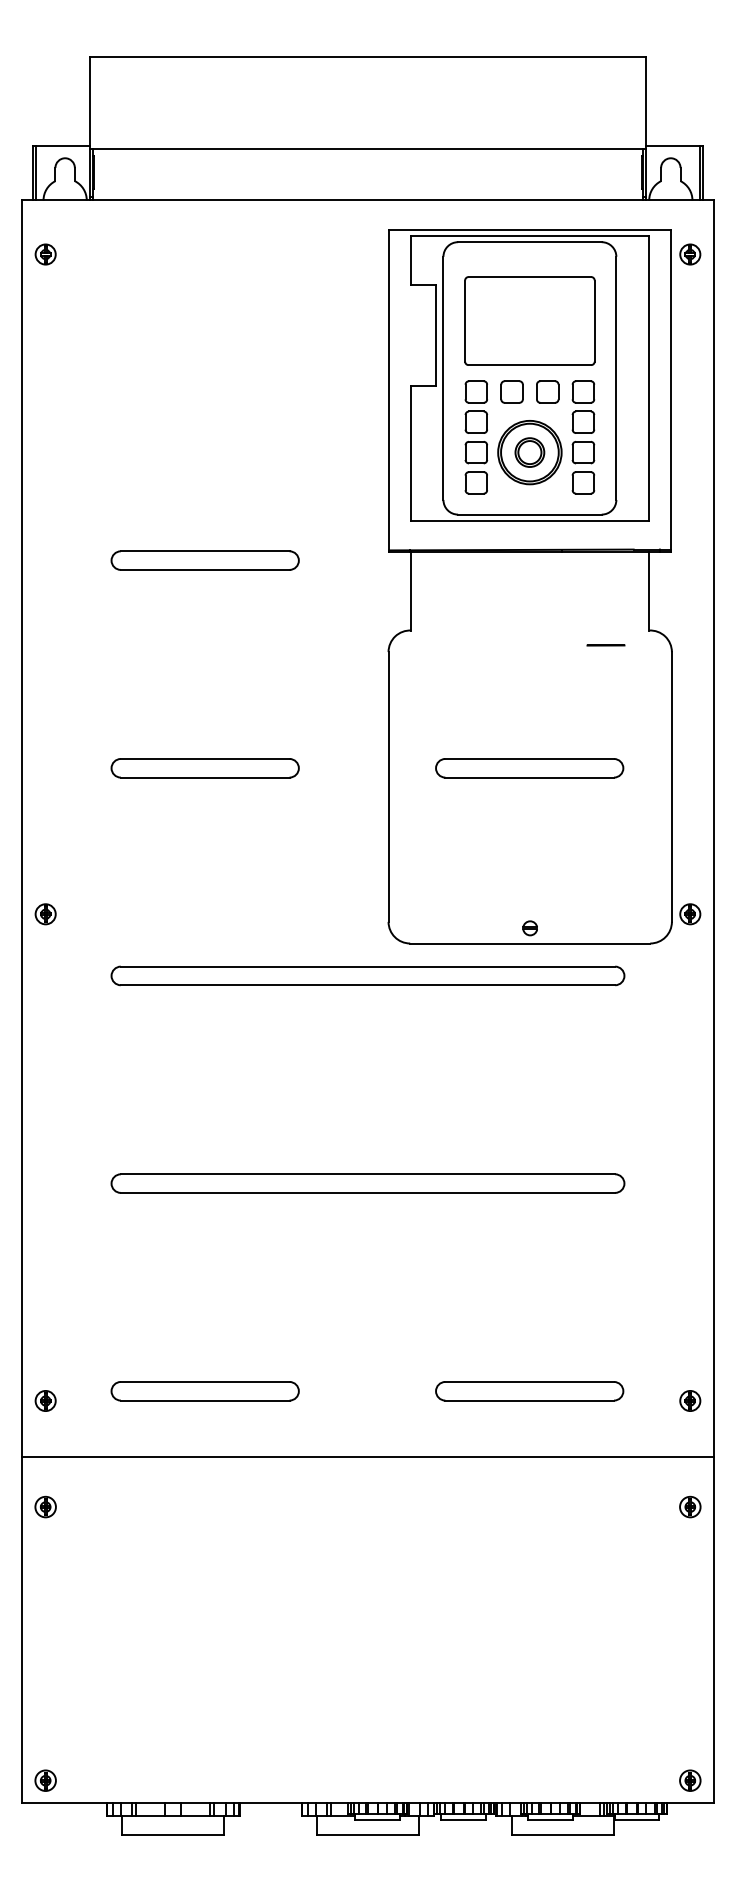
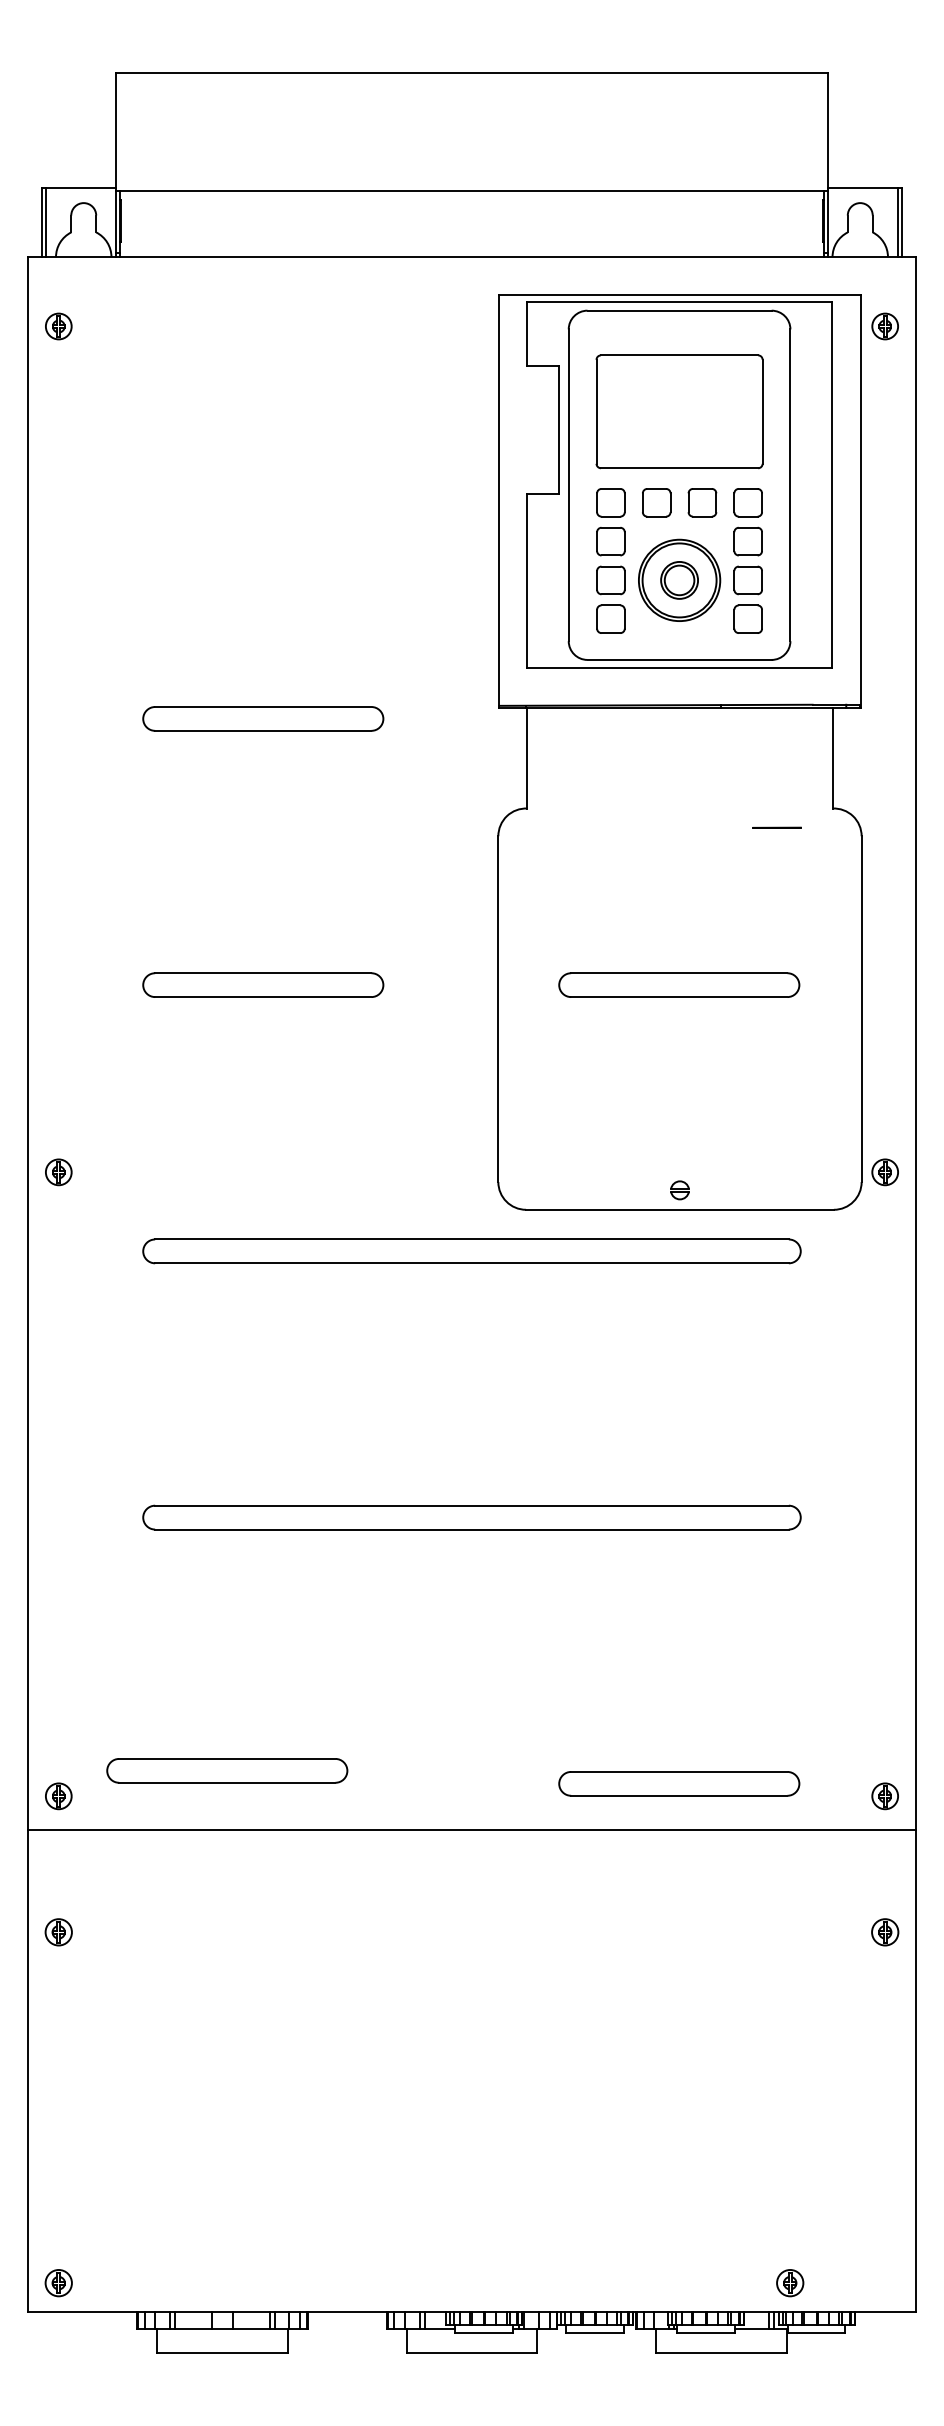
part: (205, 1390) -> (227, 1770), moved
line: (367, 1457) -> (471, 1830), moved
part: (690, 1780) -> (790, 2283), moved

